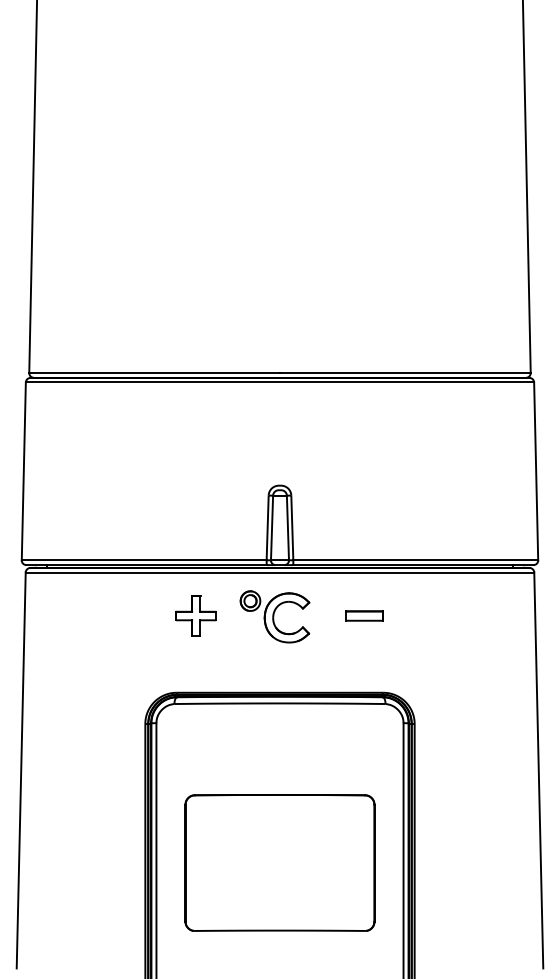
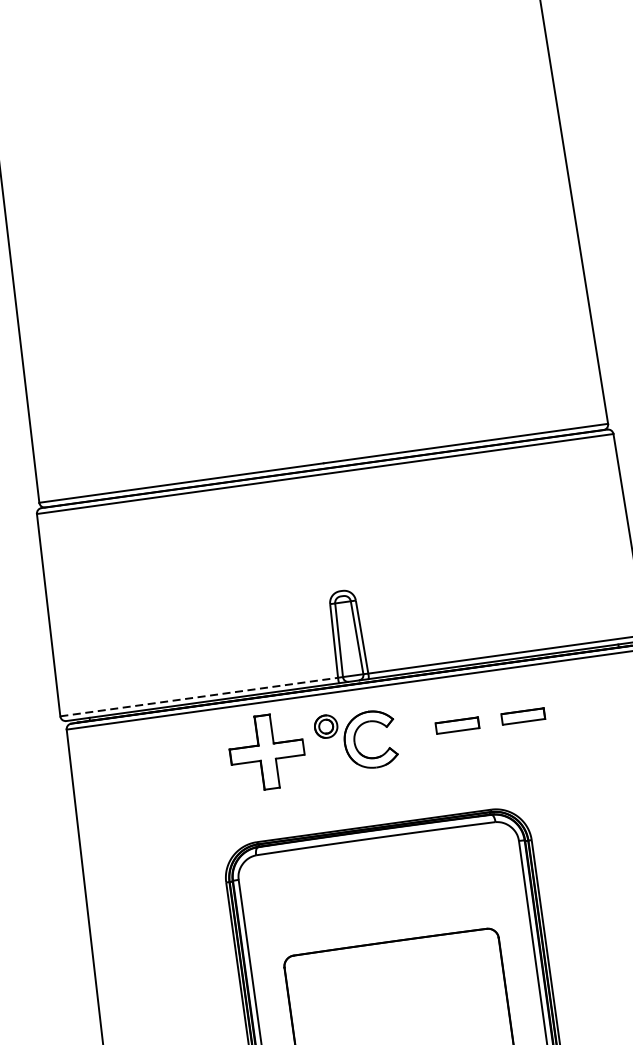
line: (144, 560) -> (199, 697), solid -> dashed
part: (195, 615) -> (266, 751), size x1.6
part: (422, 615) -> (523, 715), added

